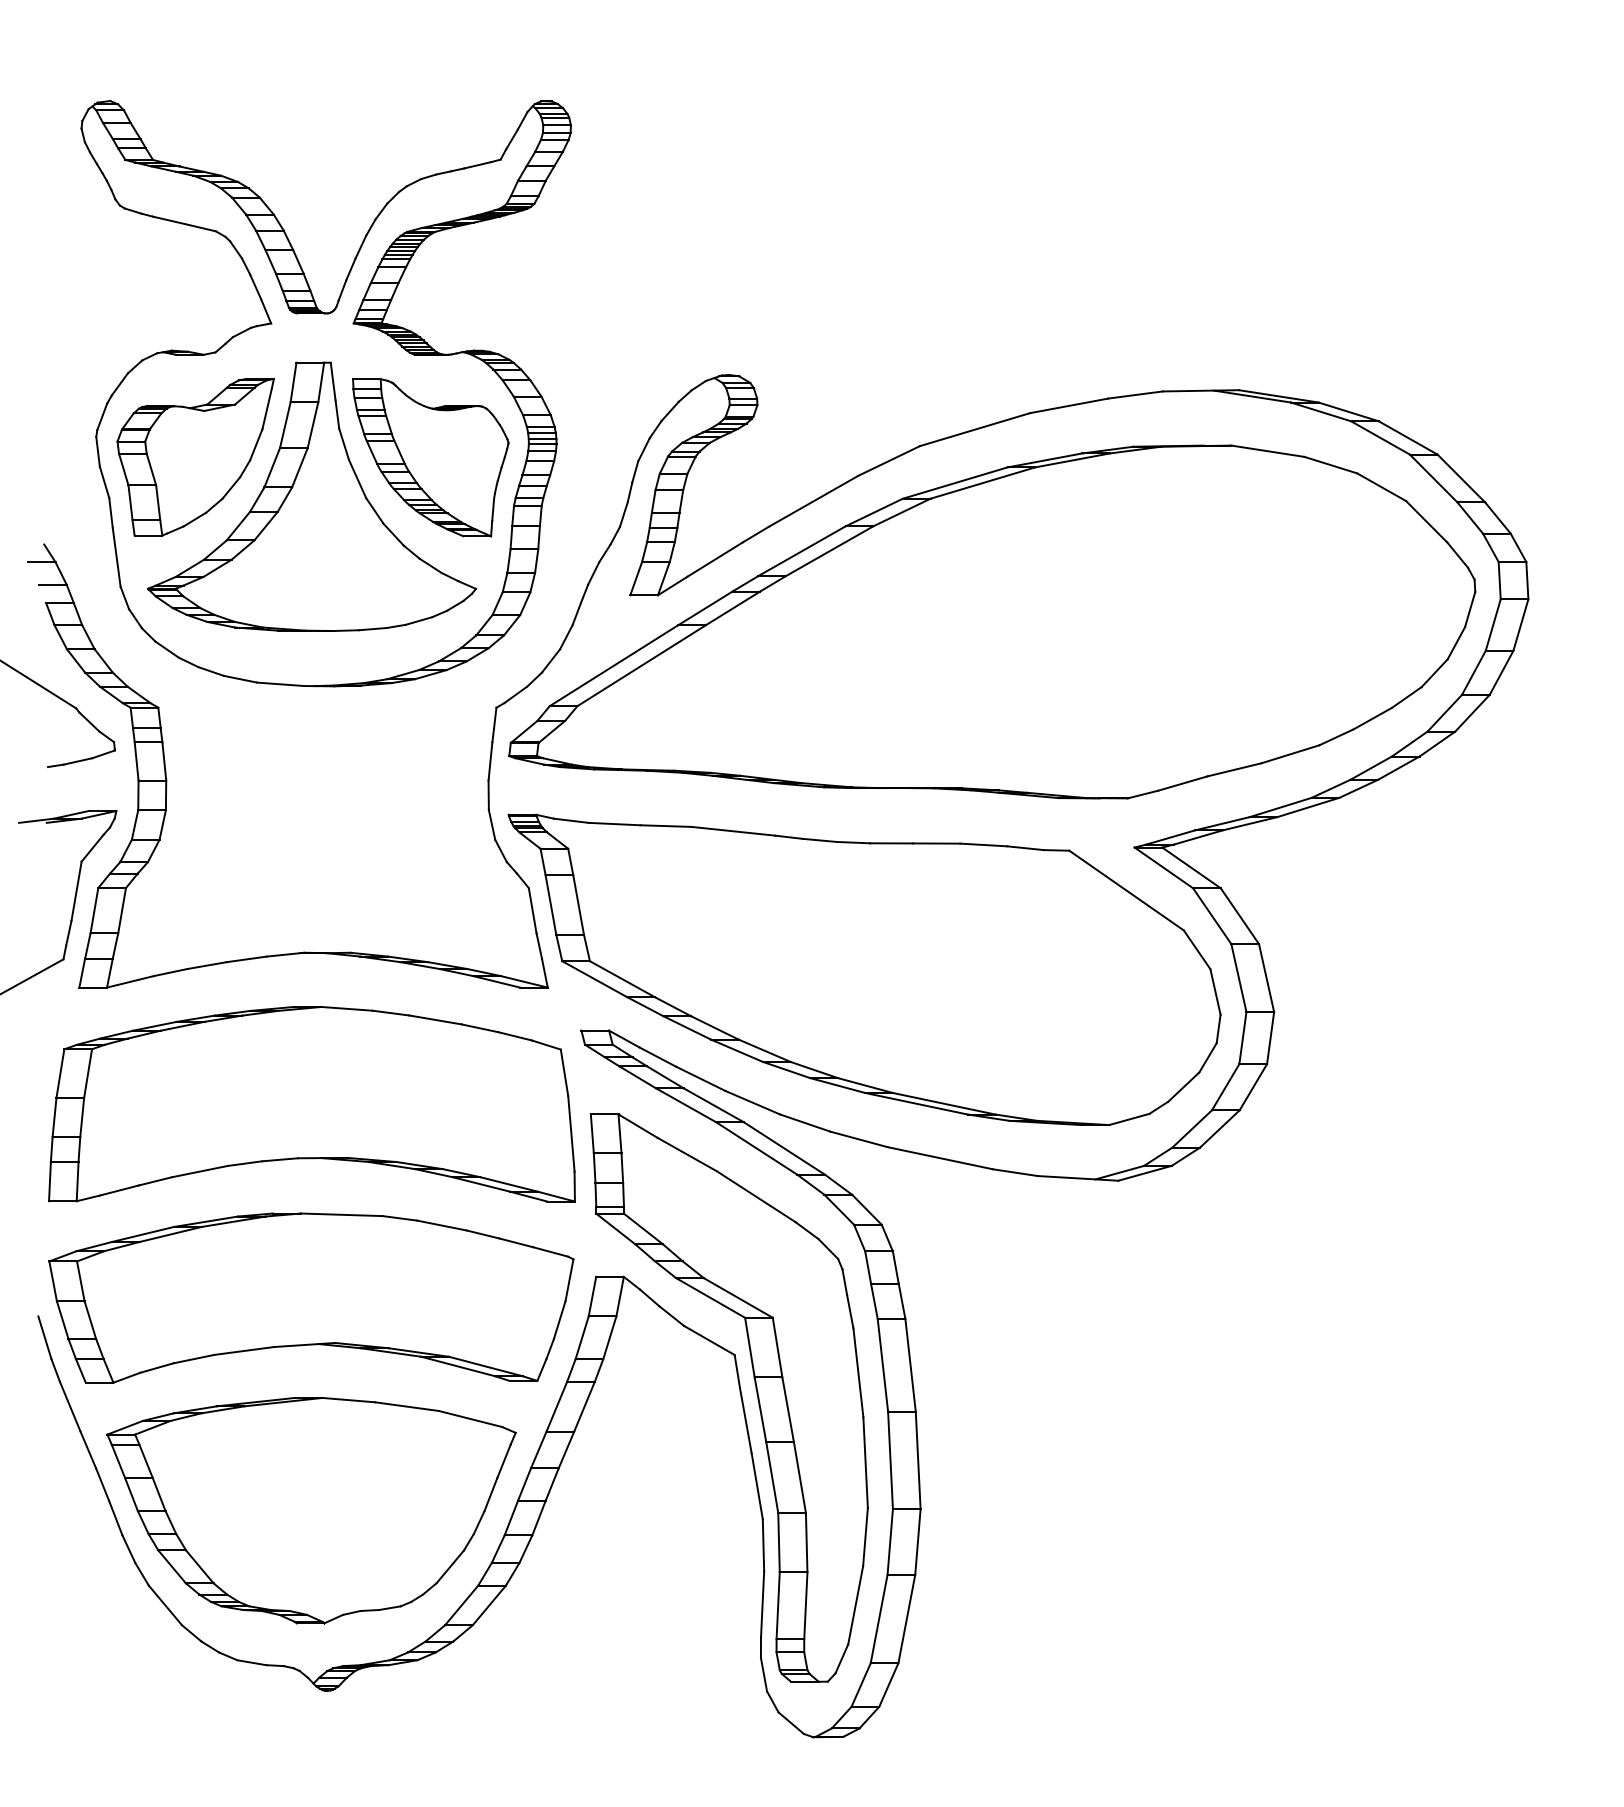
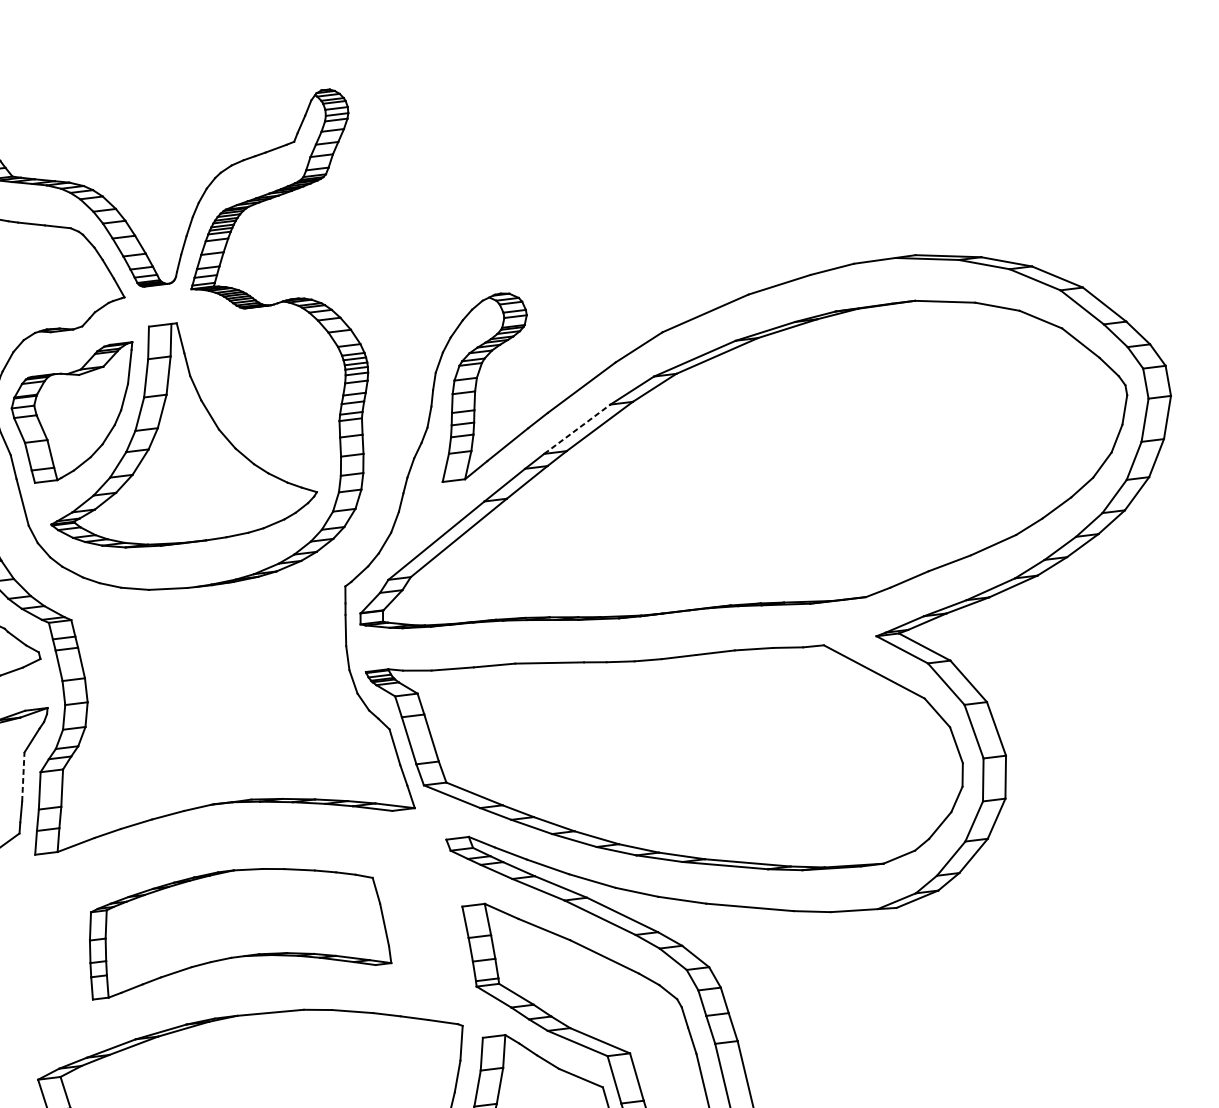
part: (430, 457) -> (267, 390), removed
line: (801, 551) -> (577, 429), solid -> dashed
line: (76, 890) -> (23, 776), solid -> dashed
part: (311, 1104) -> (234, 926), size x0.7

